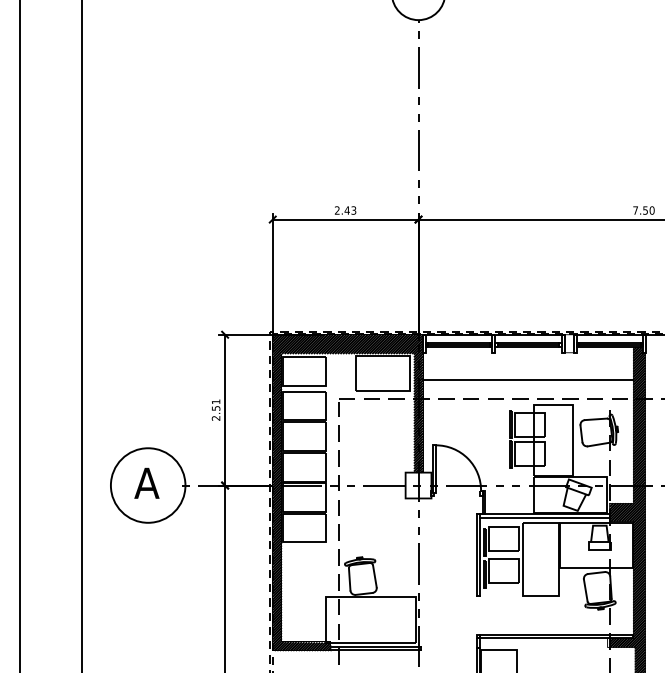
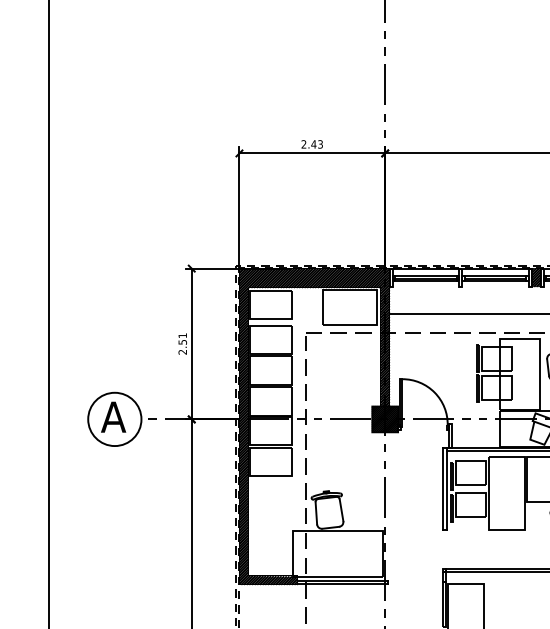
hatch: (568, 343) -> (535, 277), added
circle: (147, 485) -> (114, 419), size x0.71
hatch: (418, 485) -> (385, 419), added

